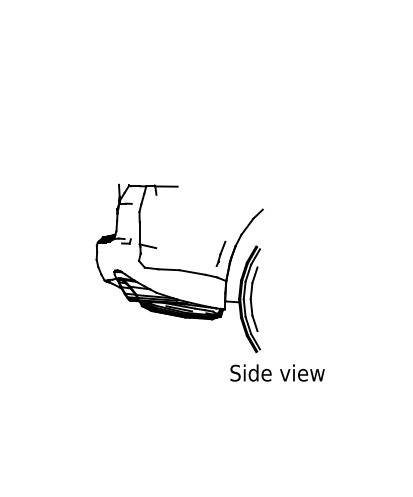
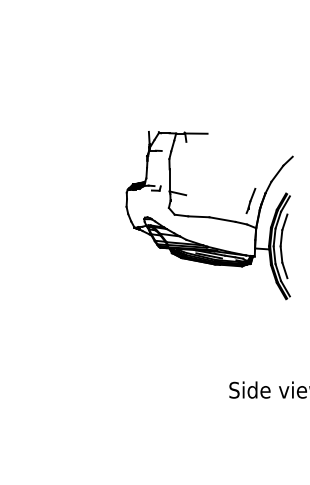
part: (179, 267) -> (209, 214), moved

